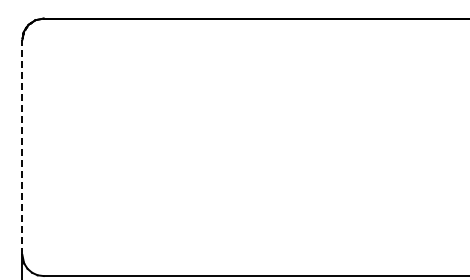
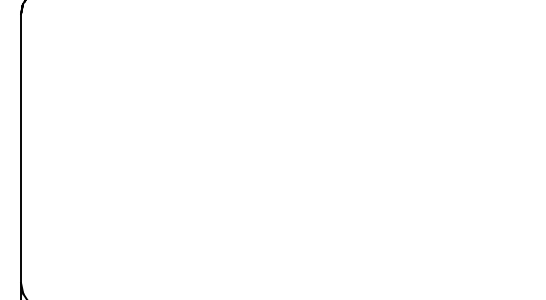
line: (22, 147) -> (21, 148), dashed -> solid

